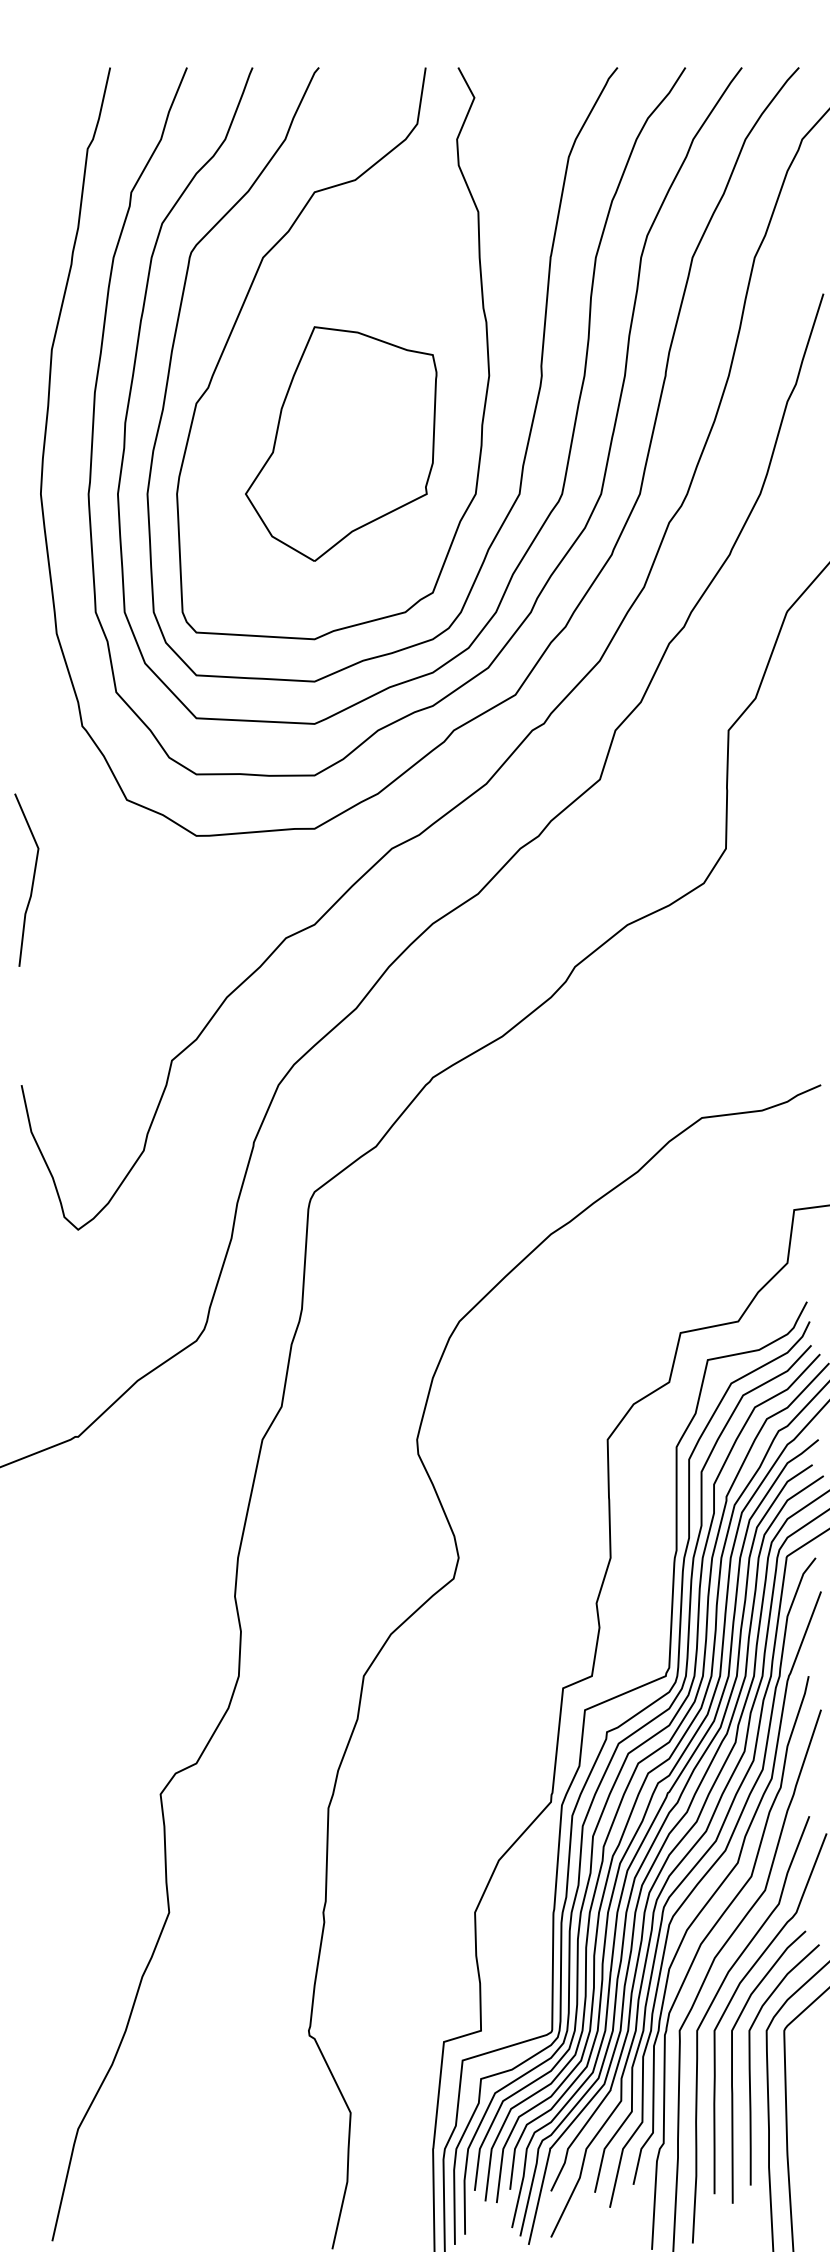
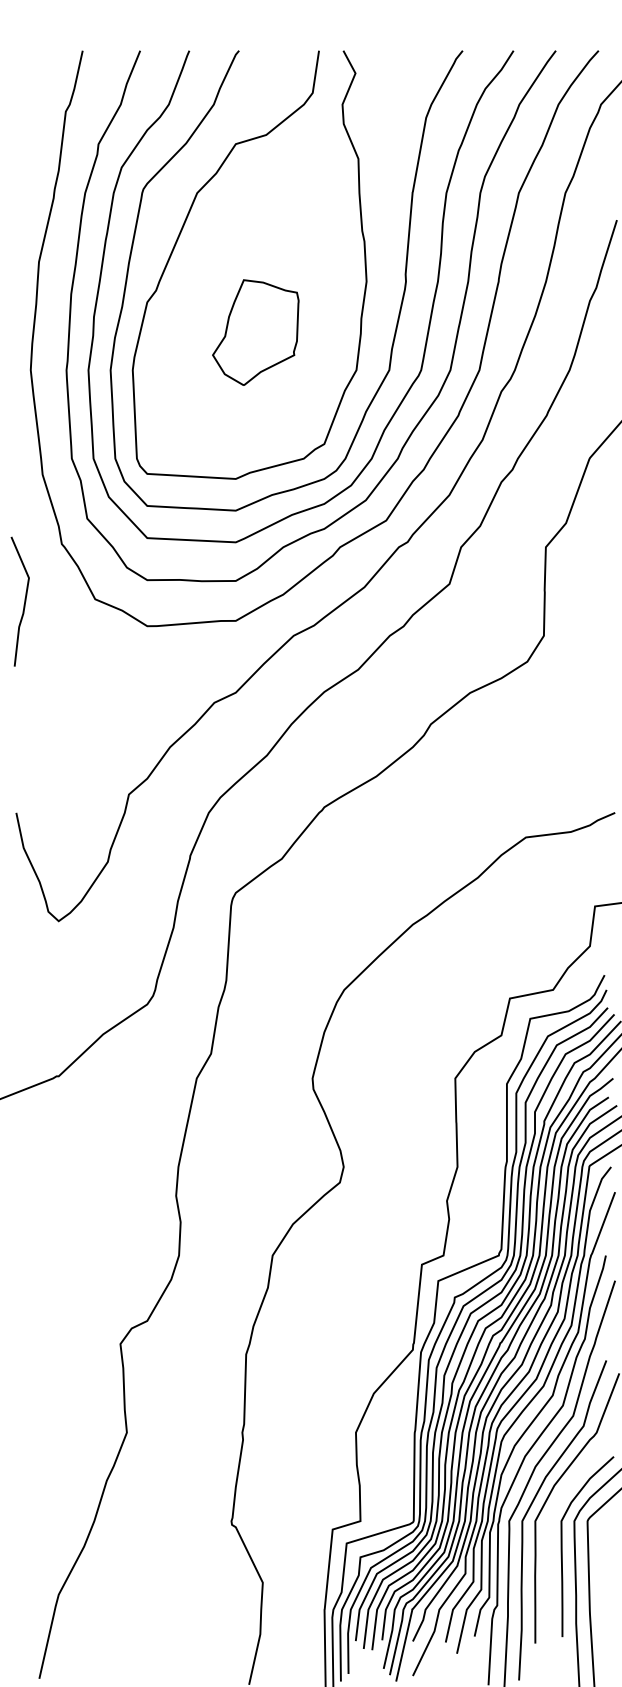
part: (341, 443) -> (255, 332), size x0.6
line: (32, 879) -> (24, 601), moved
curve: (732, 2066) -> (548, 1547), removed

